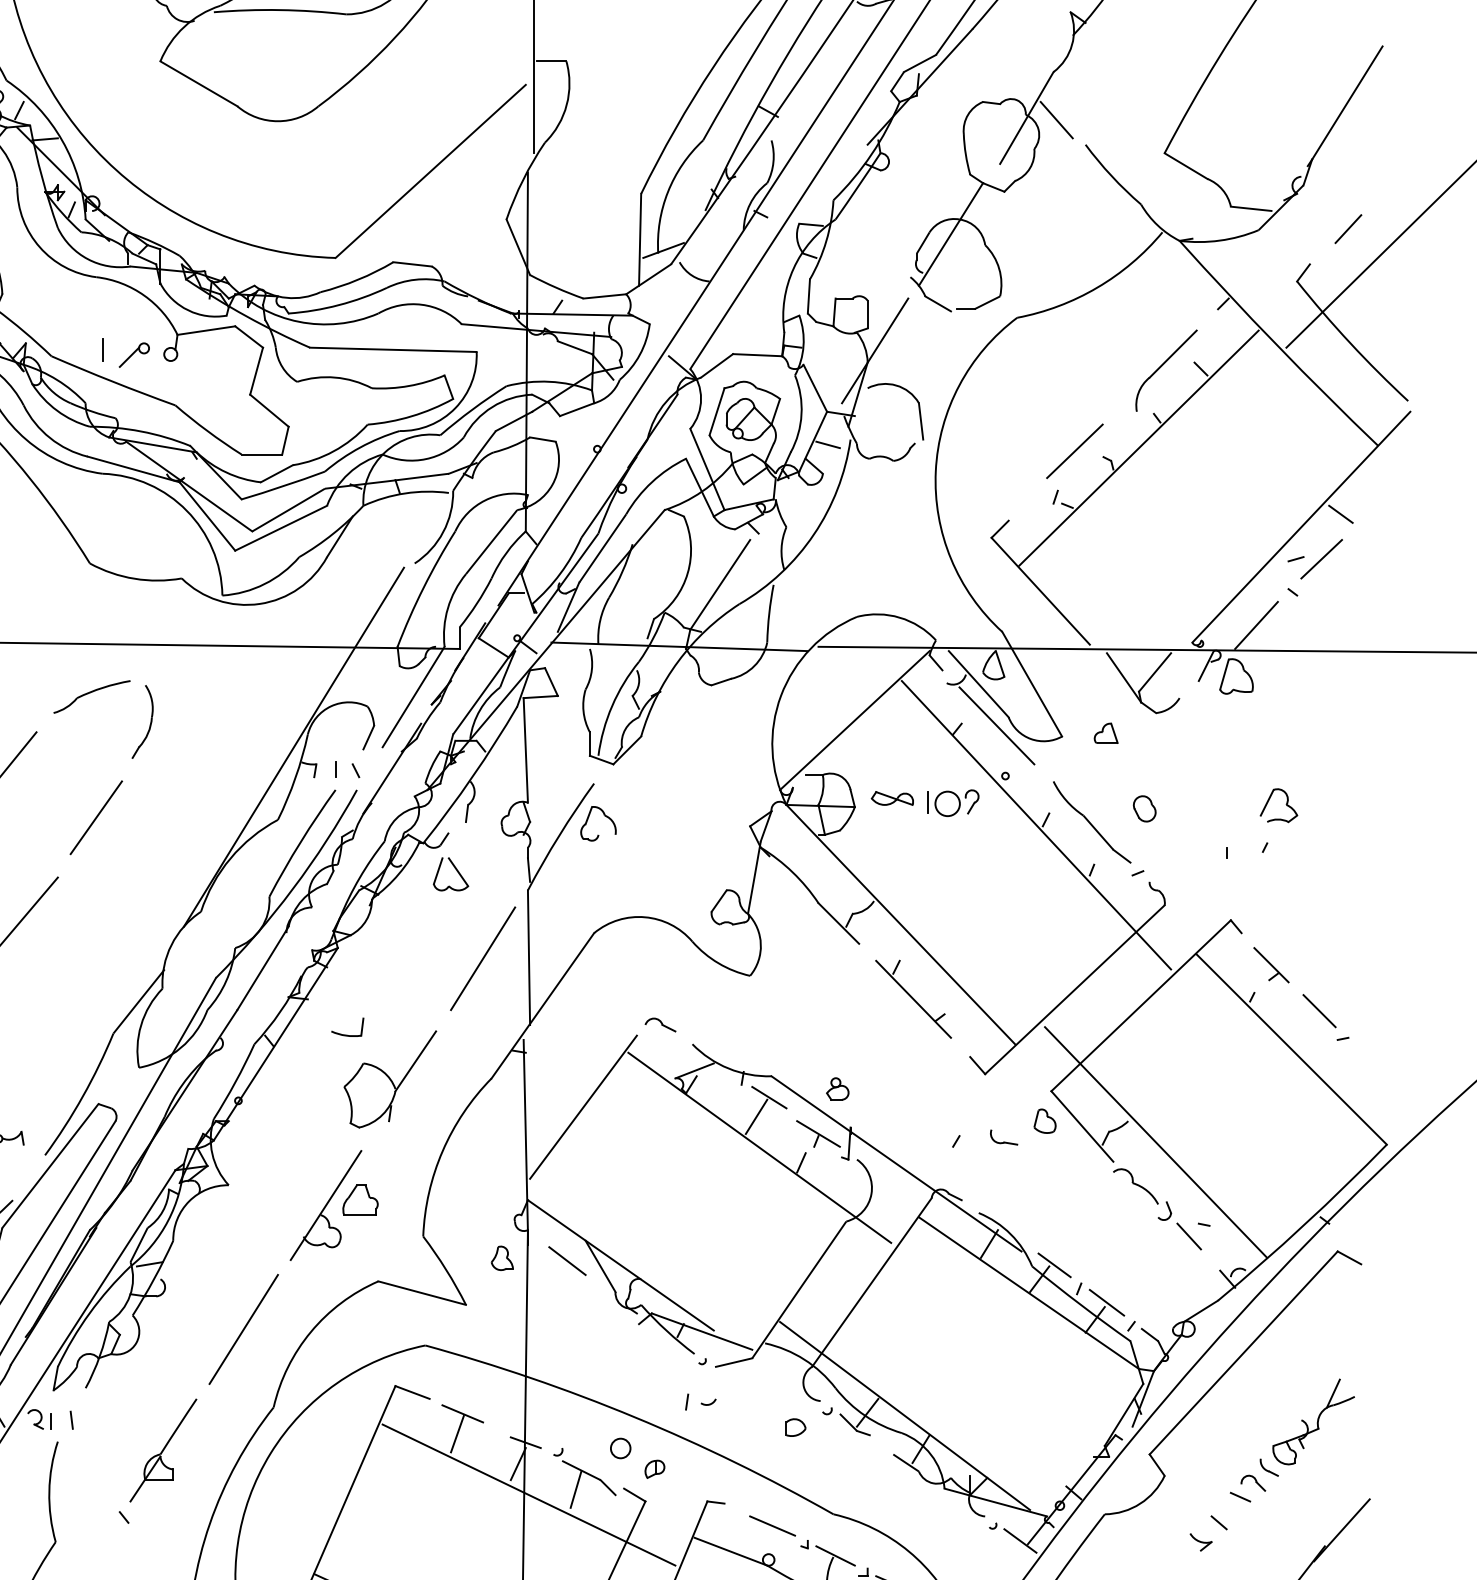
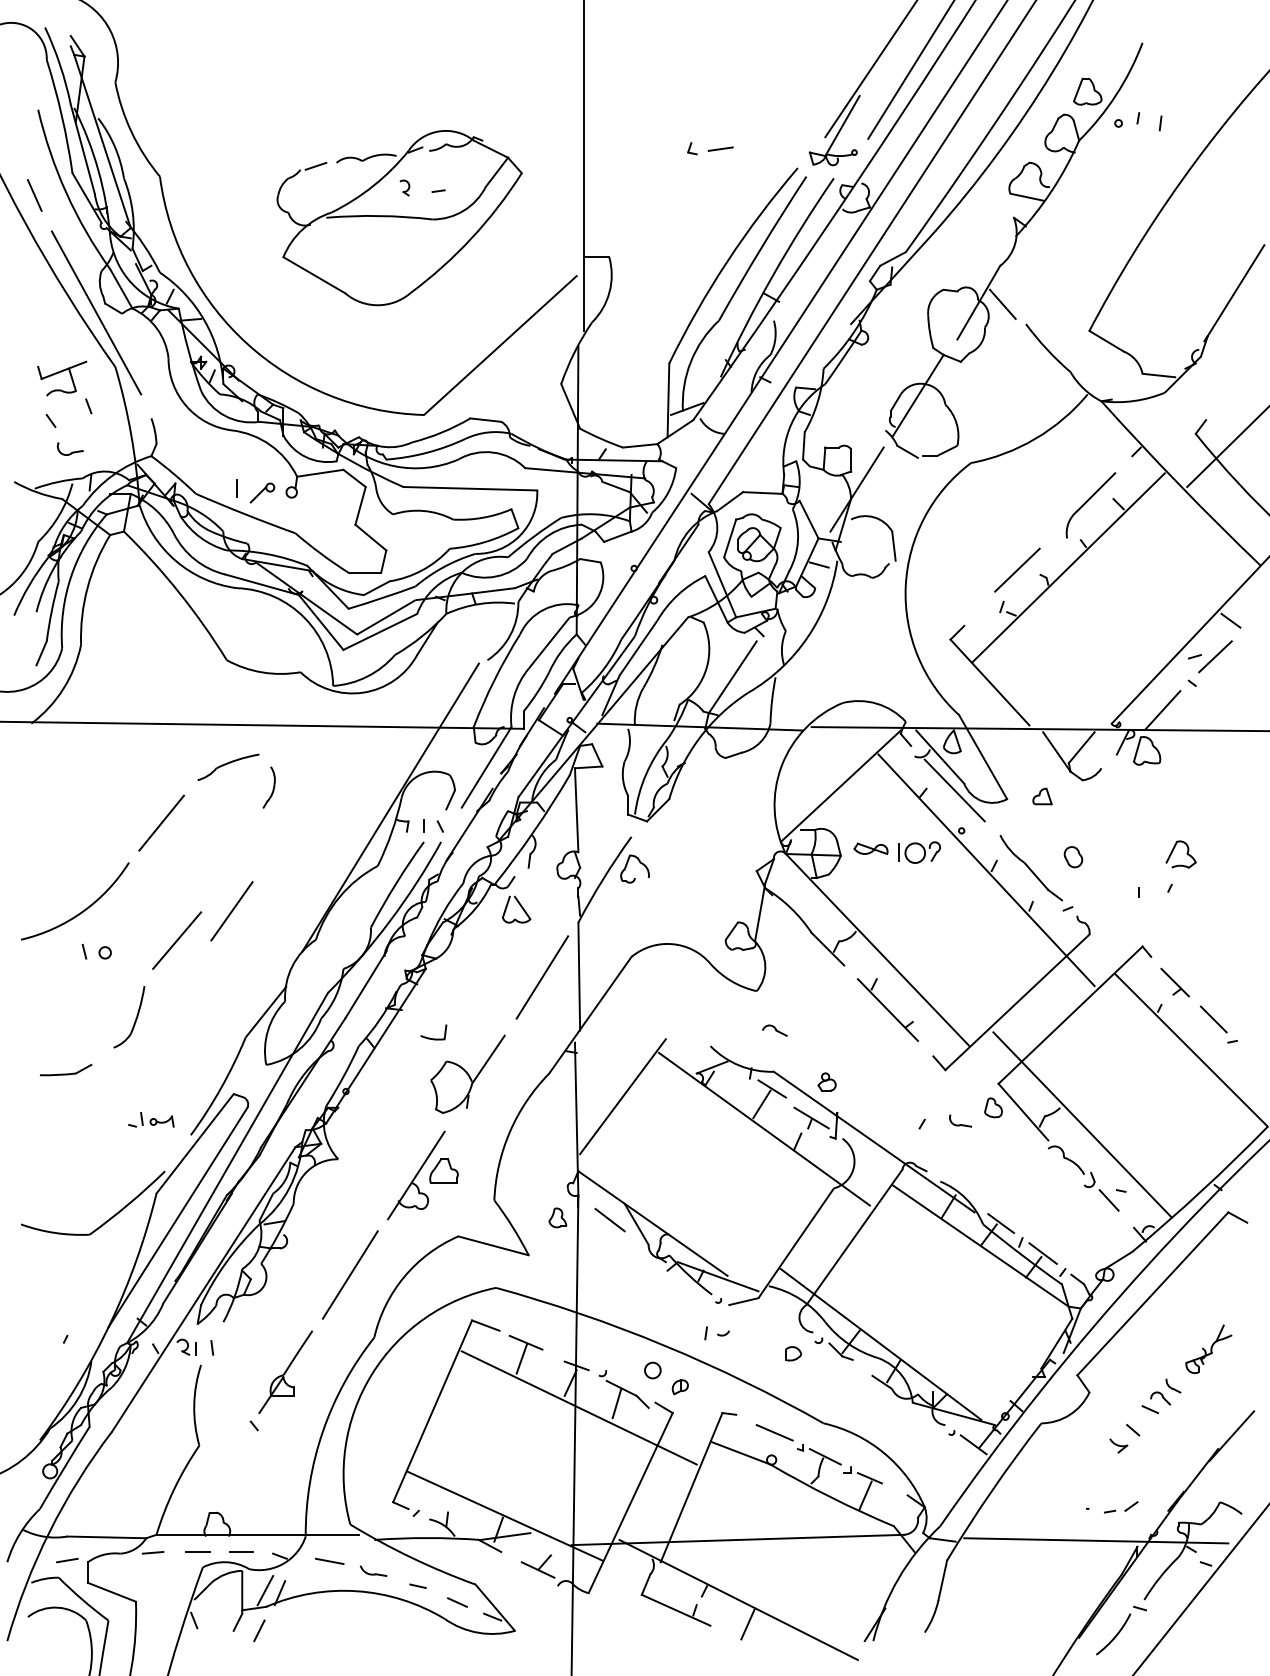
line: (1347, 228) -> (1236, 391), removed
part: (143, 722) -> (269, 787), size x0.7
line: (95, 818) -> (231, 911), moved
part: (660, 1024) -> (774, 1030), moved
part: (1312, 1422) -> (1208, 1349), size x0.7

